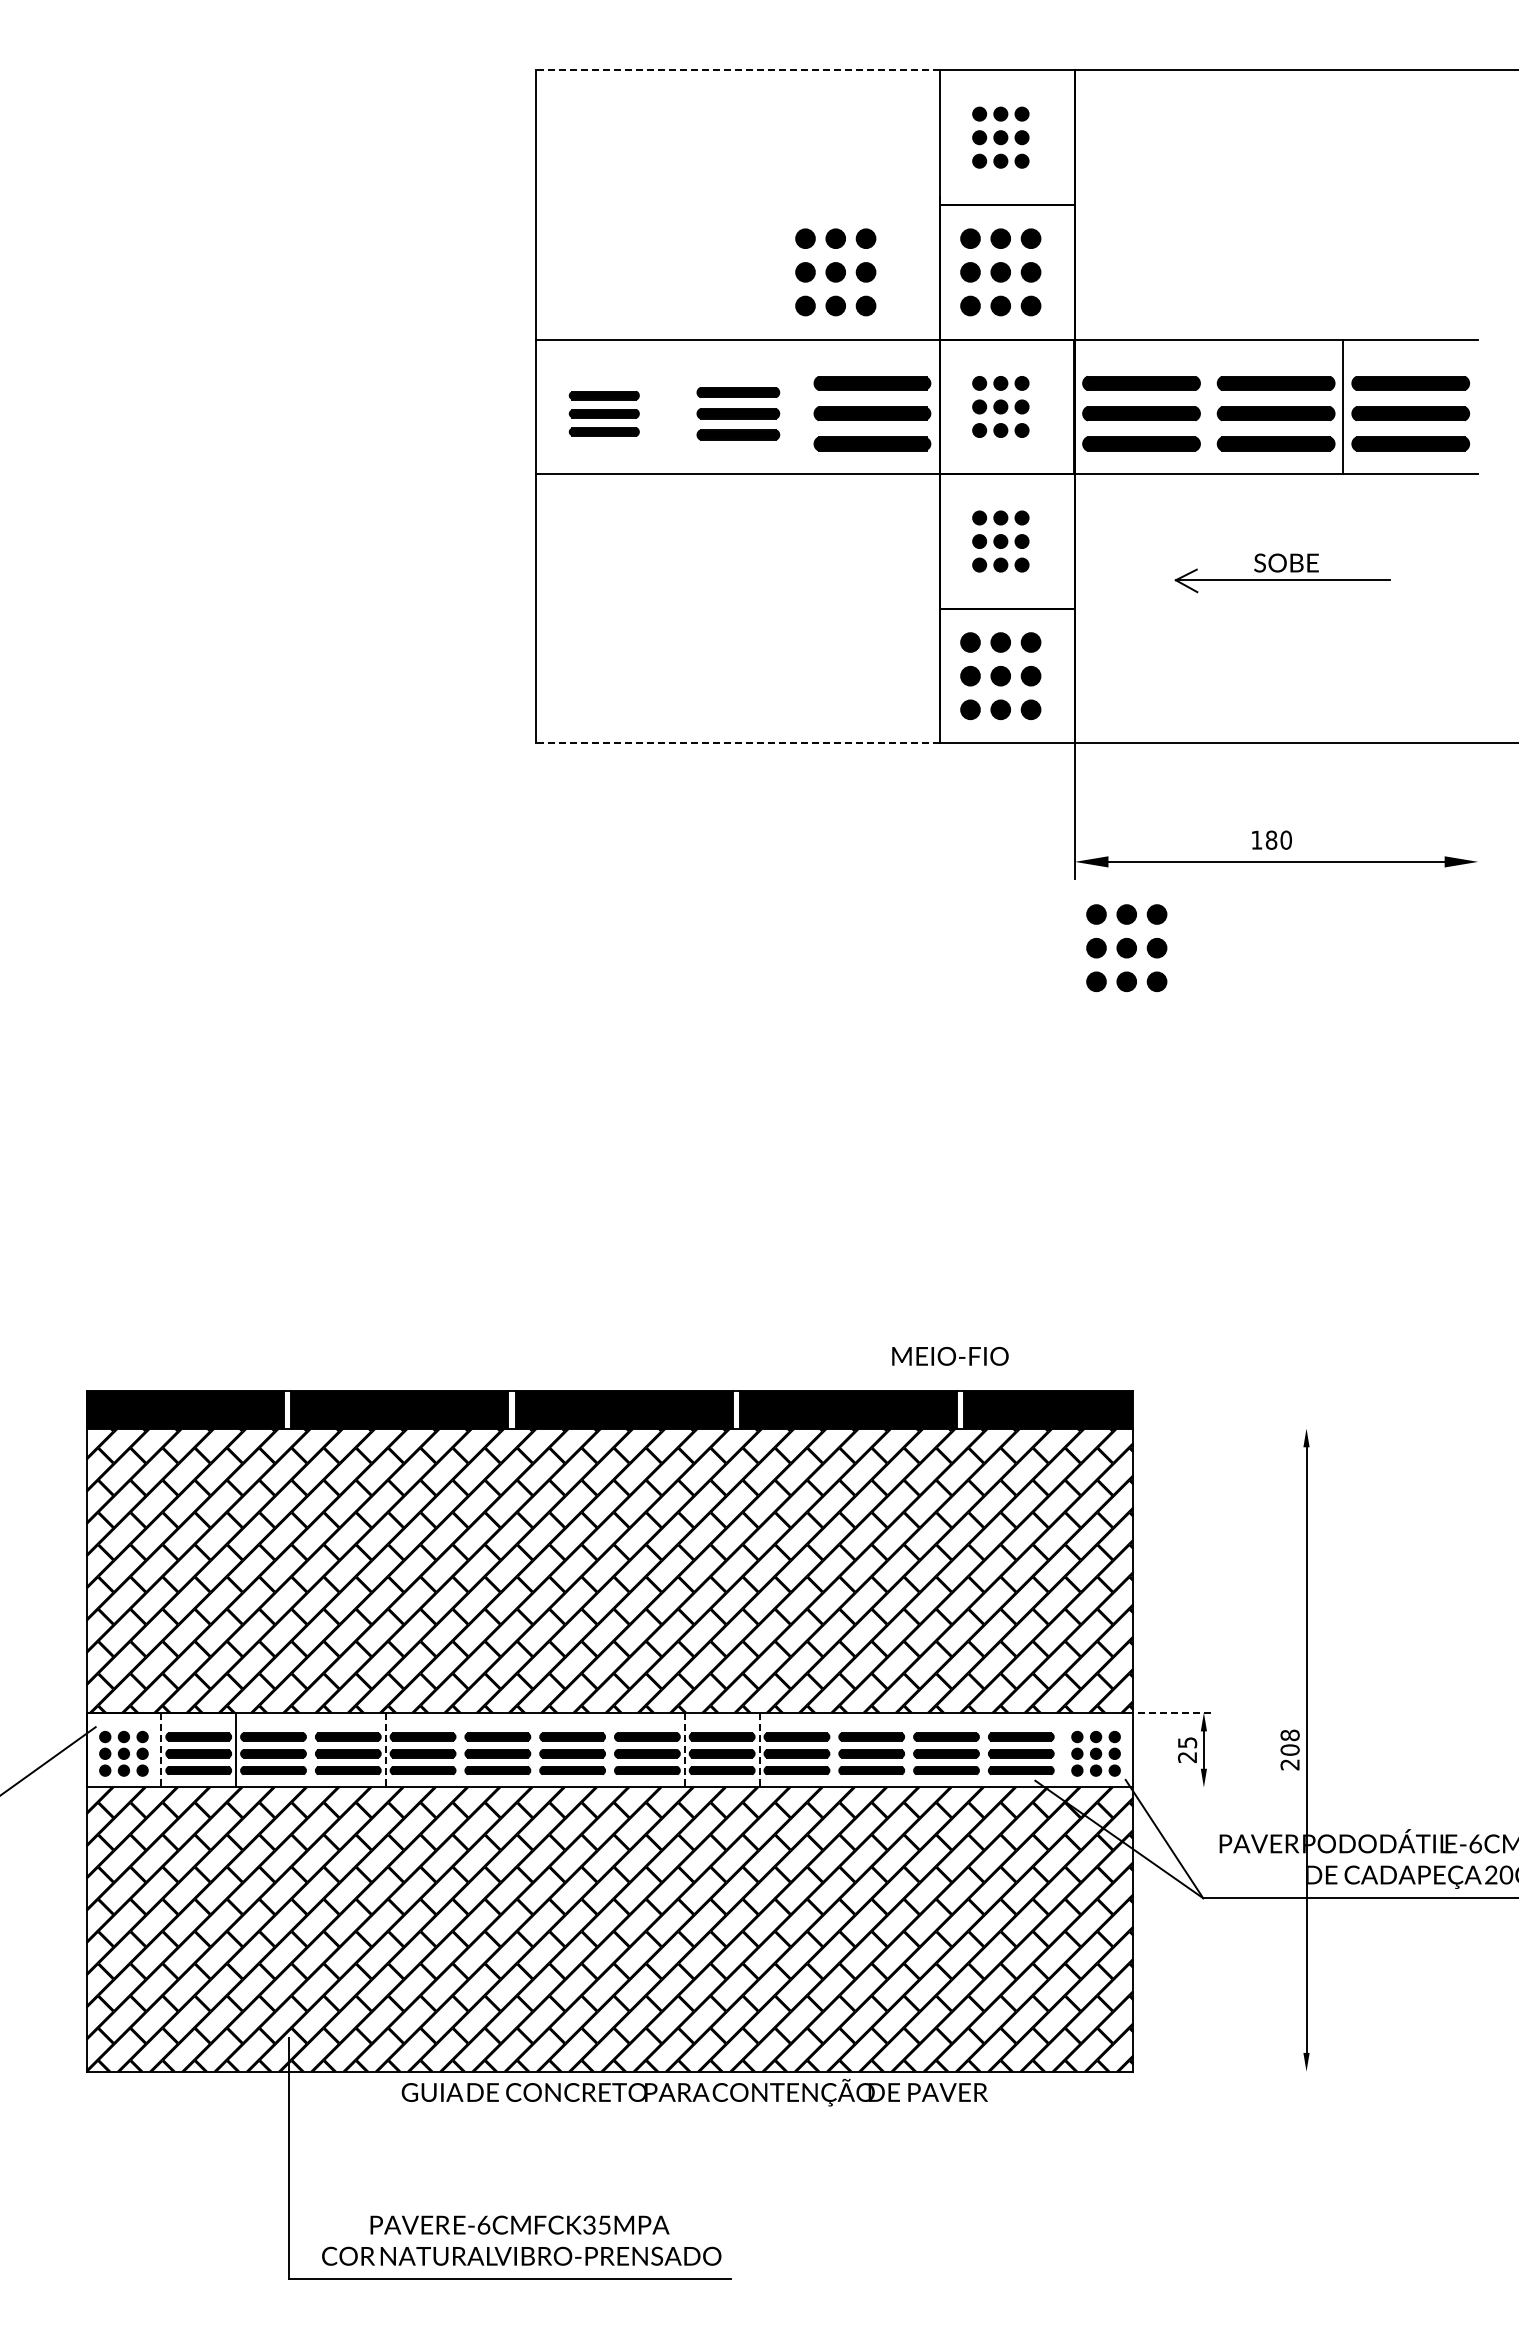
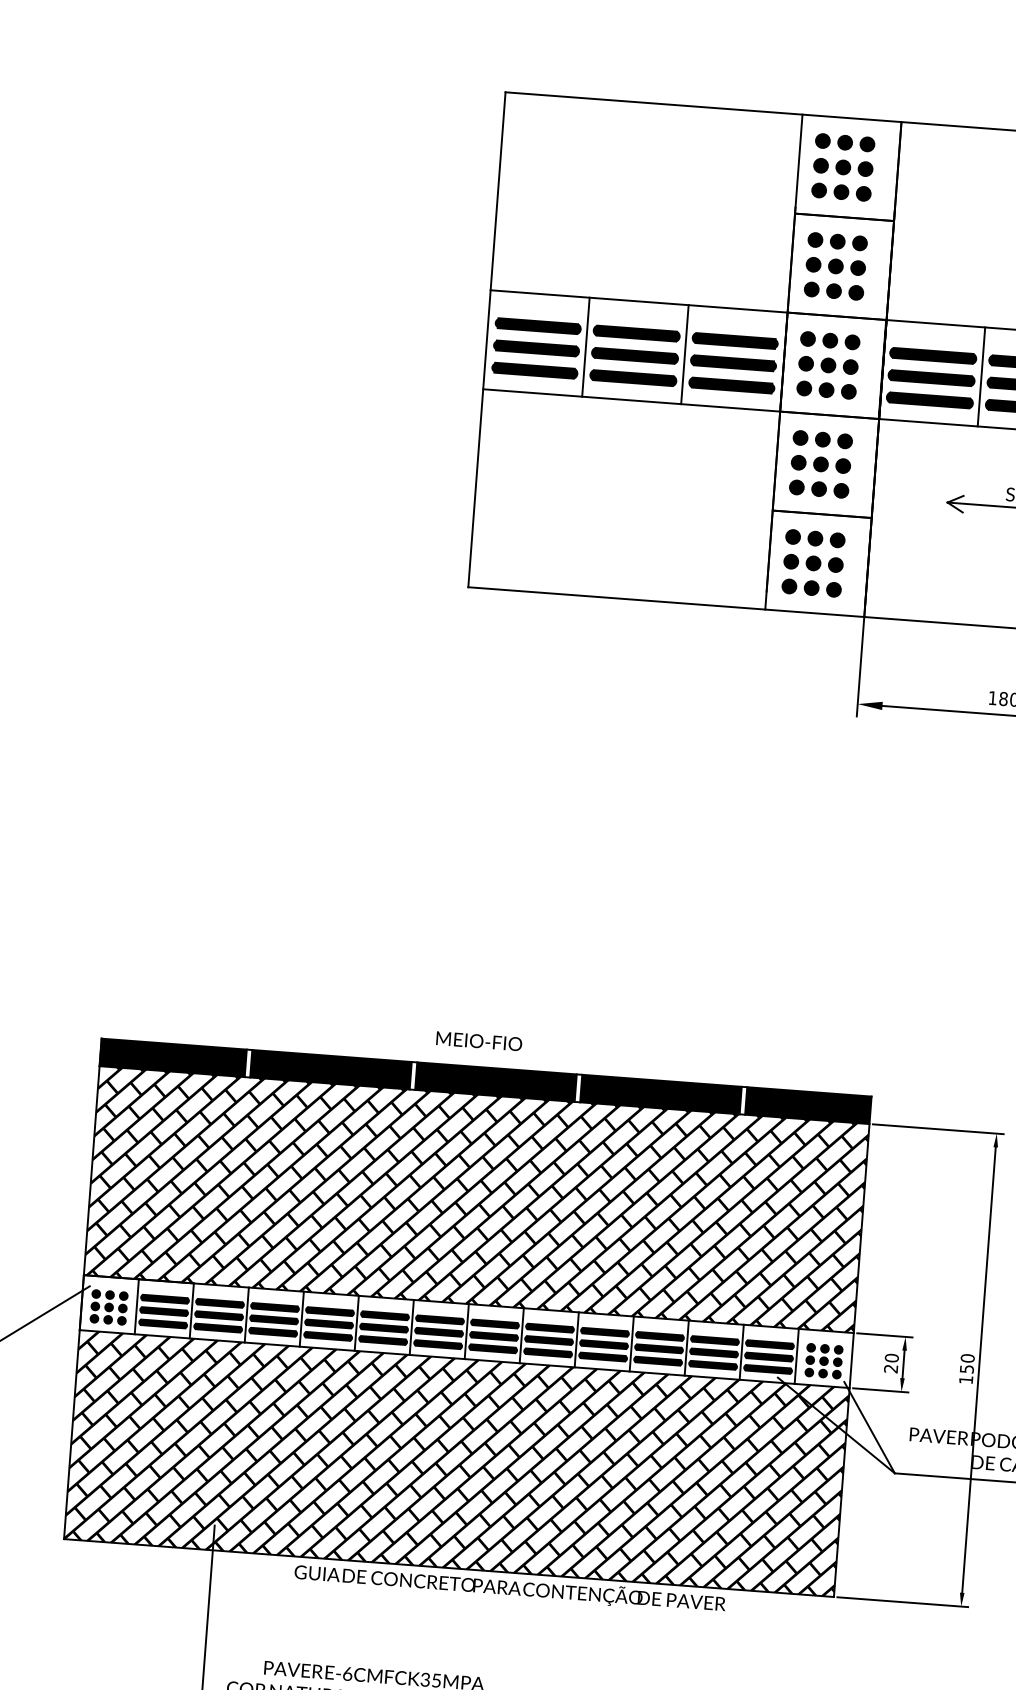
line: (738, 70) -> (654, 103), dashed -> solid
part: (1000, 137) -> (843, 167), size x1.43
part: (835, 272) -> (714, 257), removed
line: (671, 406) -> (586, 346), added
line: (805, 406) -> (684, 354), added
part: (1000, 406) -> (828, 365), size x1.43
line: (1208, 406) -> (981, 376), added
part: (603, 413) -> (535, 348), size x1.67
part: (738, 413) -> (635, 355), size x1.43
part: (1000, 541) -> (820, 464), size x1.43
line: (738, 743) -> (616, 598), dashed -> solid
part: (1126, 948) -> (890, 770), removed
text: (950, 1355) -> (479, 1040), moved
line: (1226, 1428) -> (937, 1129), added
line: (1175, 1712) -> (884, 1335), dashed -> solid
text: (1187, 1742) -> (891, 1357), 25 -> 20
line: (310, 1749) -> (246, 1314), added
line: (460, 1749) -> (356, 1322), added
line: (535, 1749) -> (412, 1327), added
line: (610, 1749) -> (467, 1331), added
line: (834, 1749) -> (631, 1343), added
line: (909, 1749) -> (687, 1347), added
line: (983, 1749) -> (741, 1351), added
line: (1058, 1749) -> (796, 1355), added
text: (1289, 1749) -> (966, 1368), 208 -> 150
line: (161, 1750) -> (136, 1307), dashed -> solid
line: (385, 1750) -> (301, 1319), dashed -> solid
line: (684, 1750) -> (521, 1336), dashed -> solid
line: (759, 1750) -> (576, 1340), dashed -> solid
line: (1175, 1787) -> (880, 1390), added
line: (1226, 2071) -> (902, 1602), added

